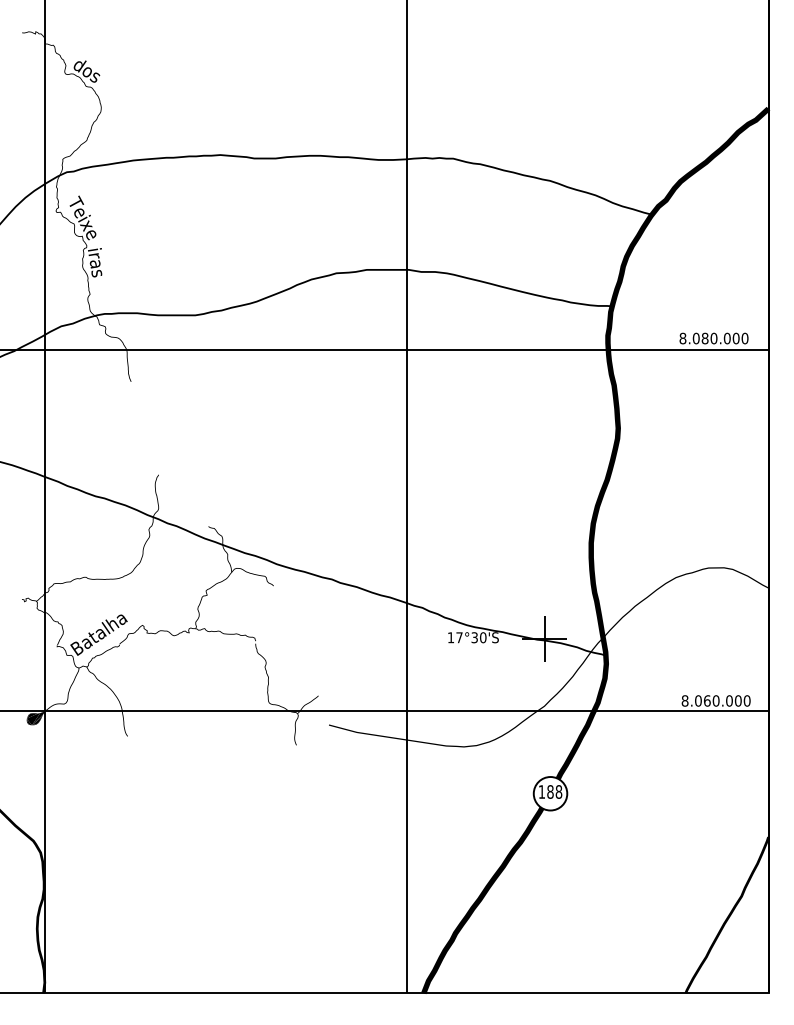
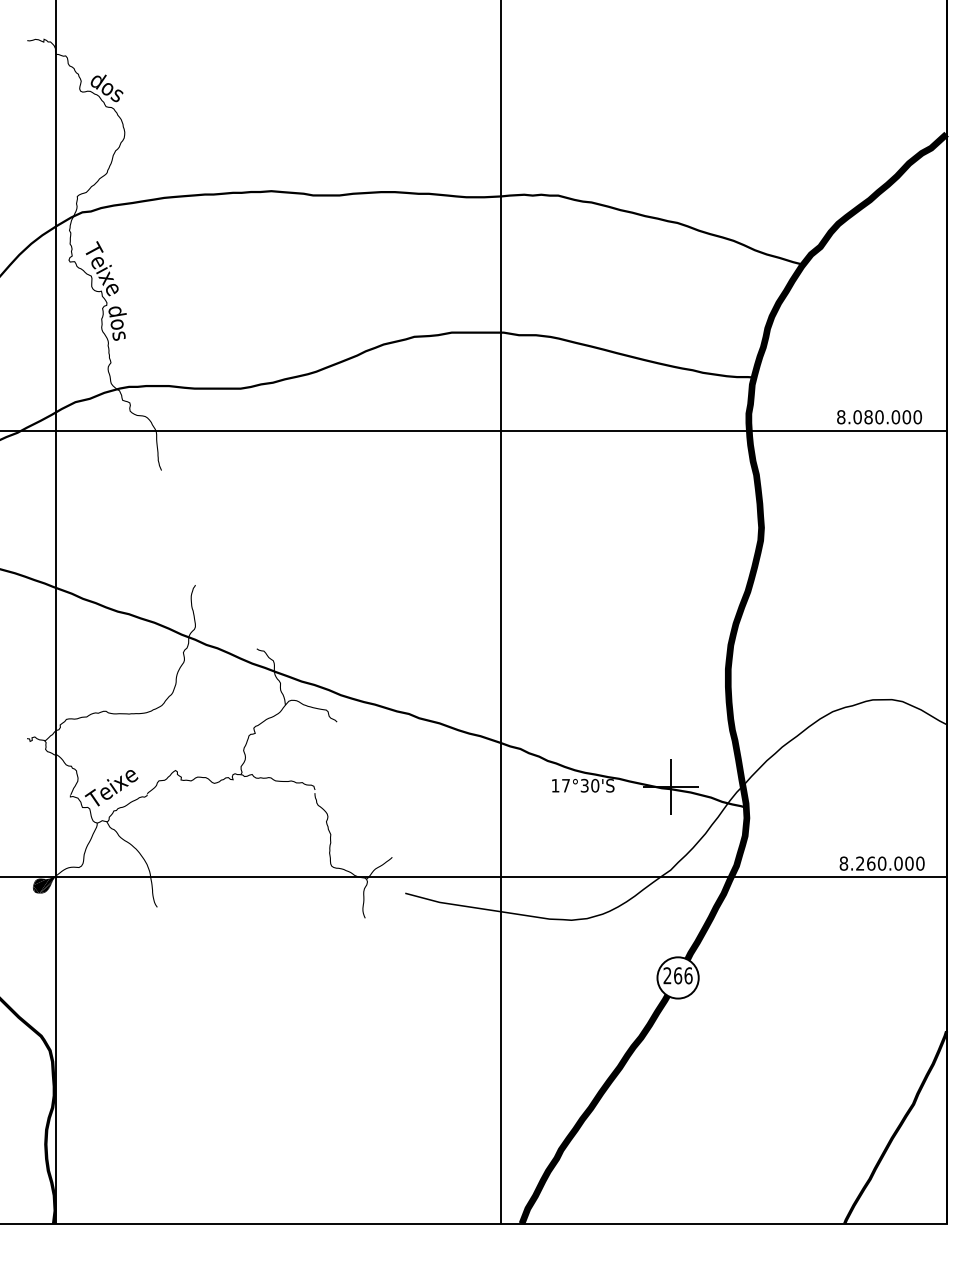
text: (95, 262) -> (117, 323), iras -> dos
text: (98, 634) -> (121, 781), Batalha -> Teixe
text: (698, 700) -> (860, 863), 8.060.000 -> 8.260.000
text: (550, 791) -> (678, 975), 188 -> 266

